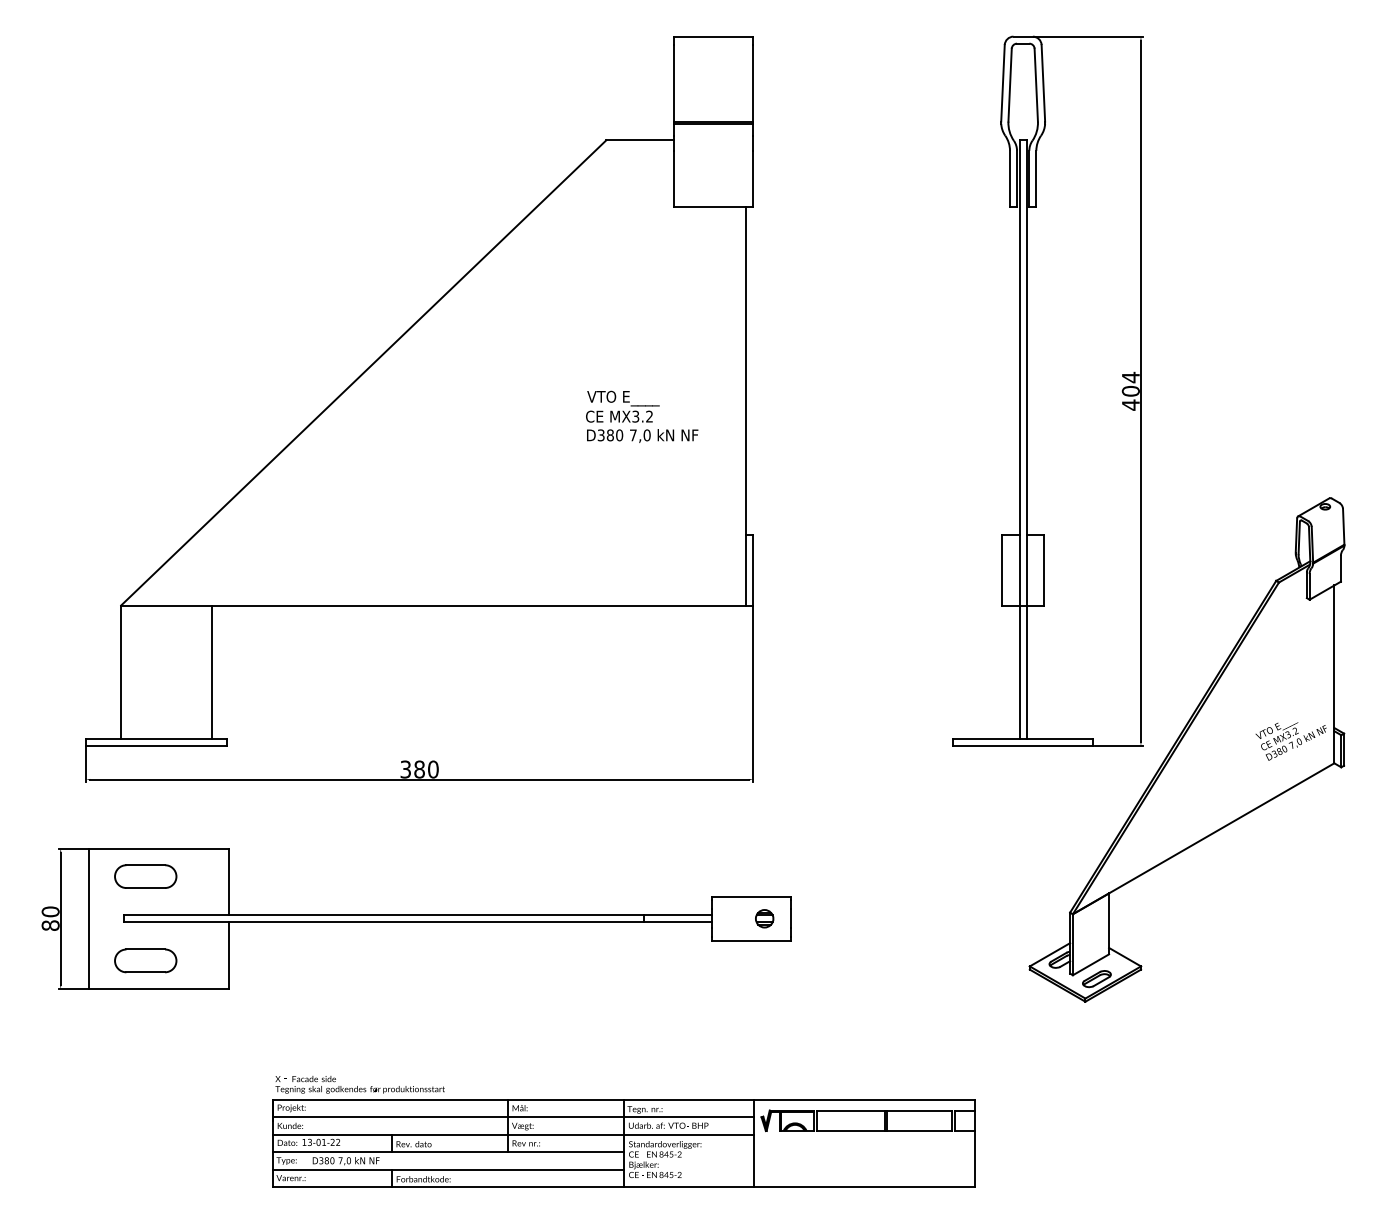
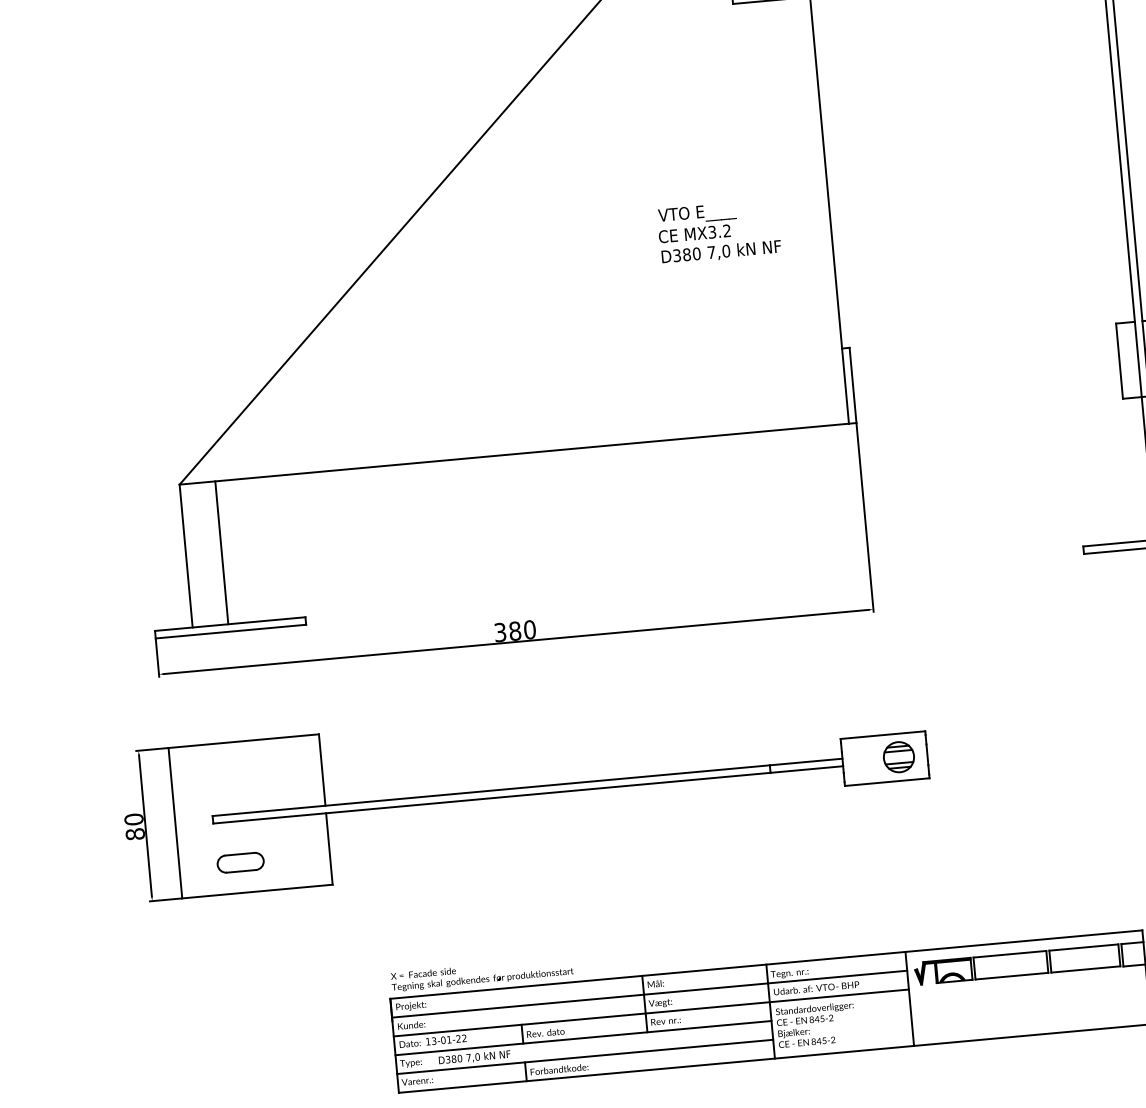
line: (212, 671) -> (221, 552), moved
part: (145, 876) -> (232, 772), removed
part: (764, 918) -> (899, 757), size x1.6
part: (145, 960) -> (240, 862), size x0.7

